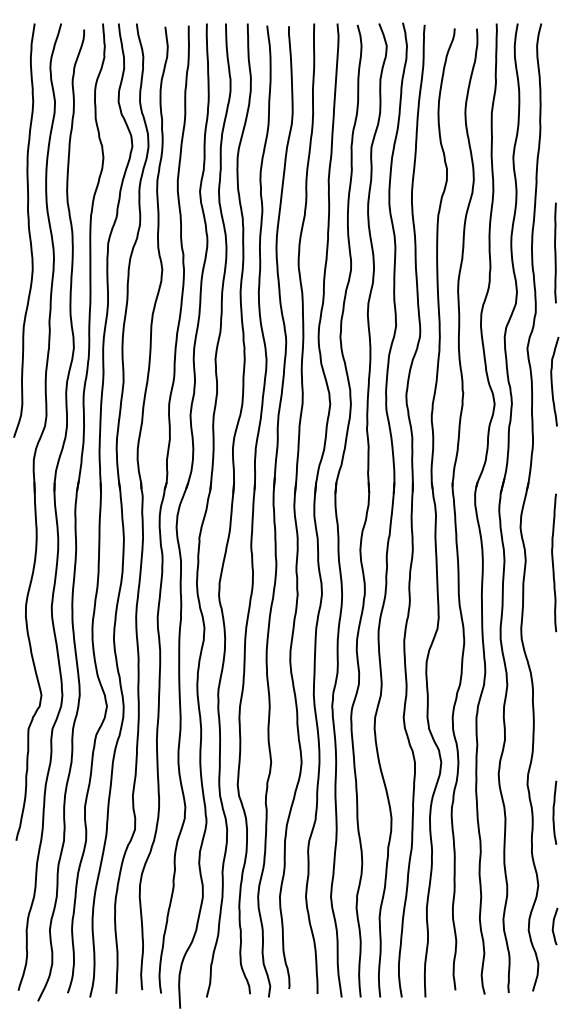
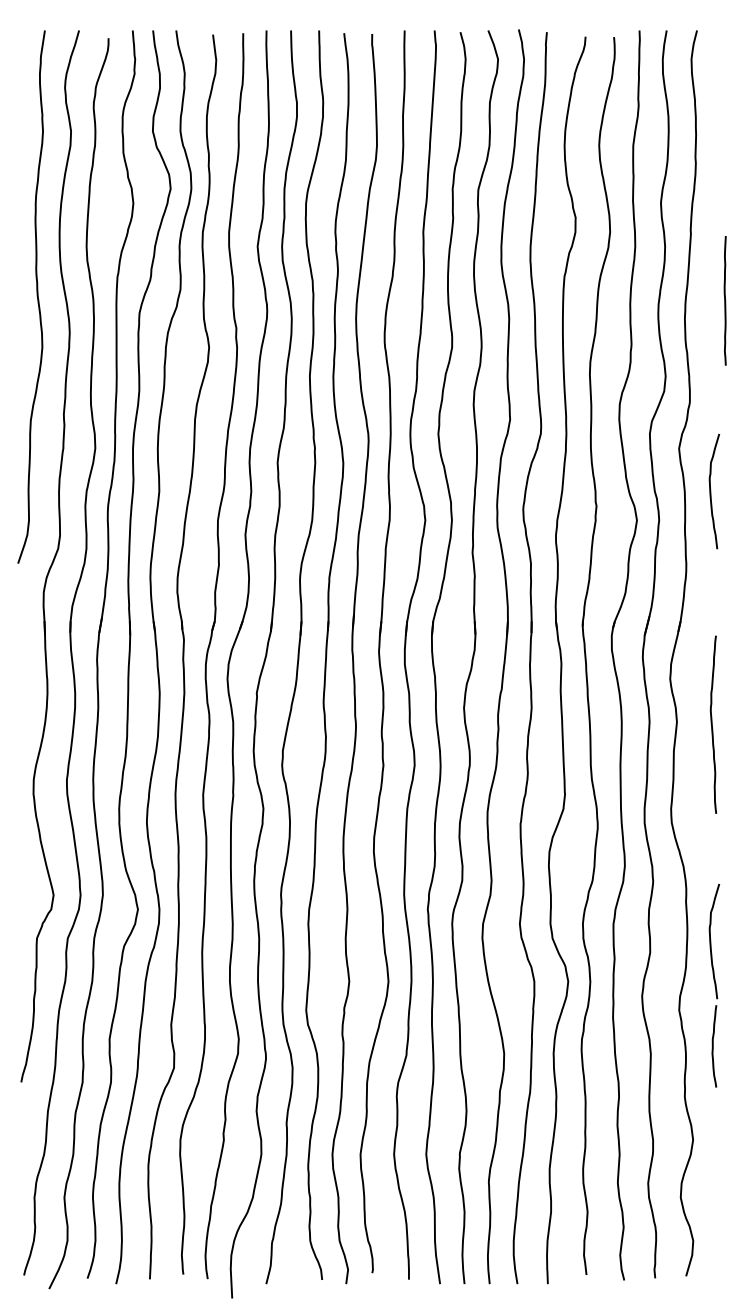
line: (554, 252) -> (724, 300), moved
curve: (552, 731) -> (711, 941), added
curve: (554, 926) -> (713, 1192), removed

